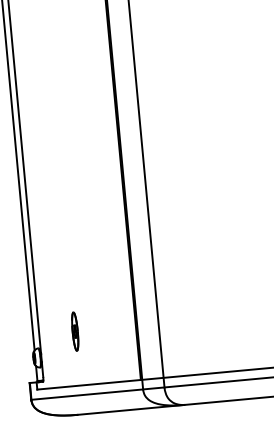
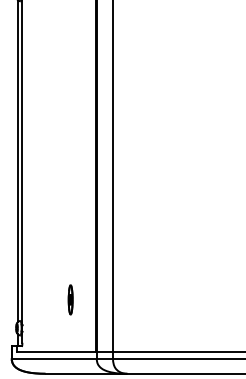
part: (74, 331) -> (70, 299), moved

